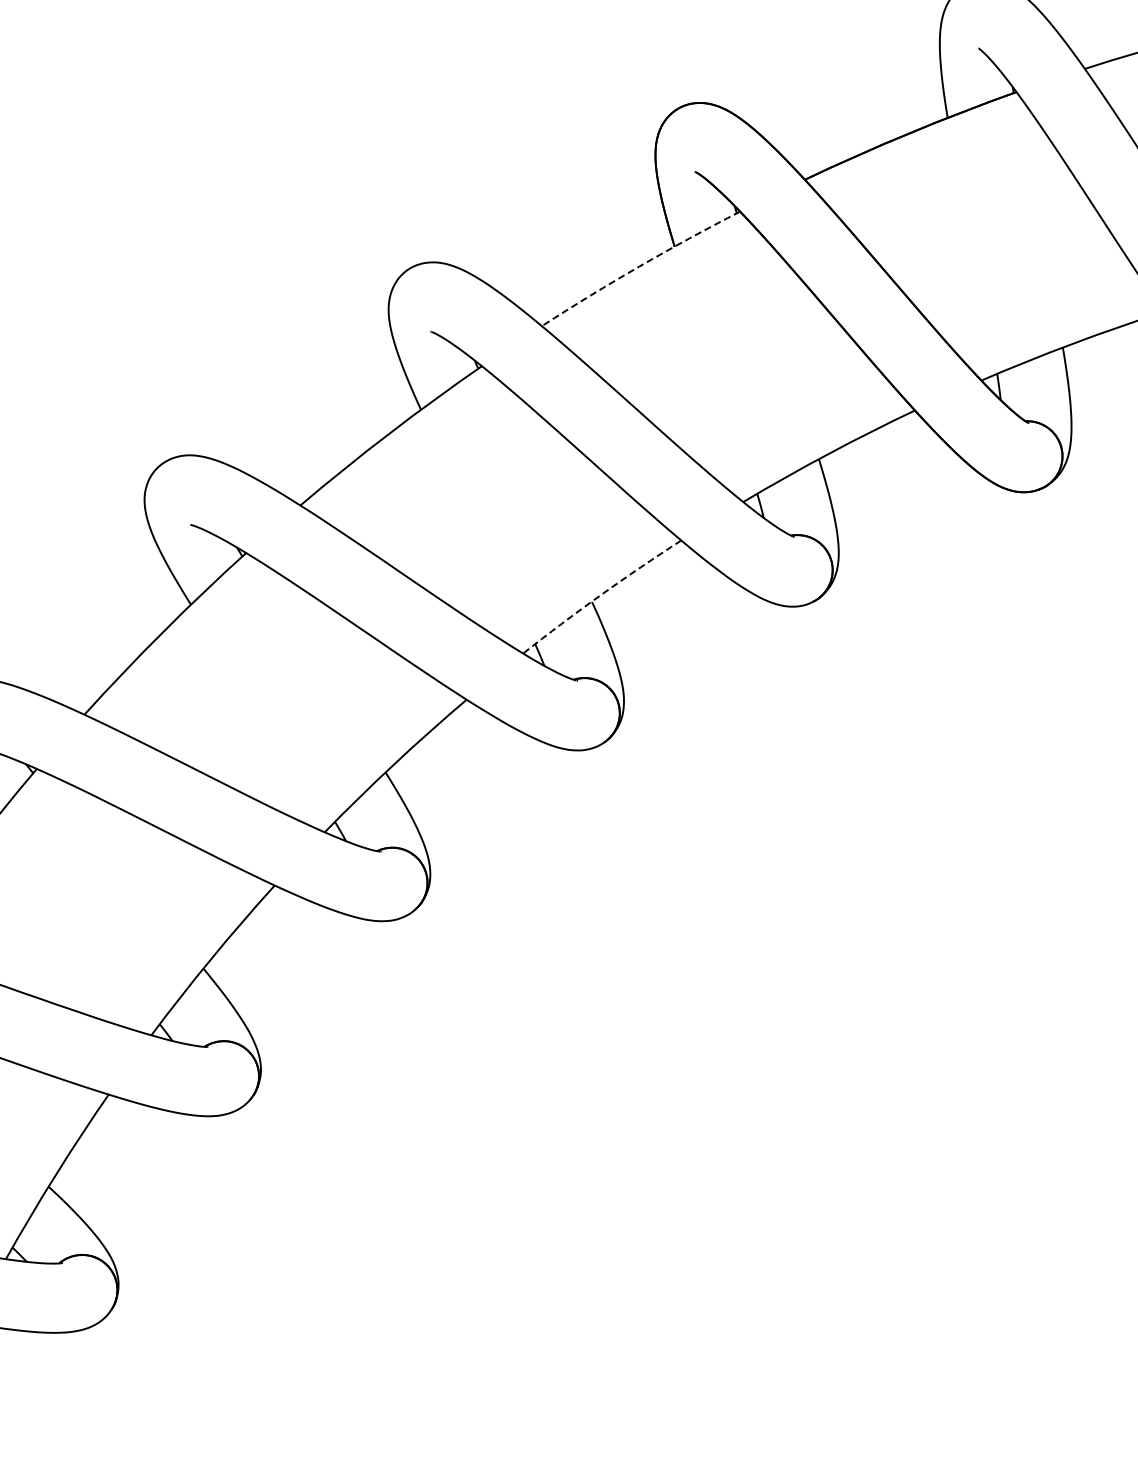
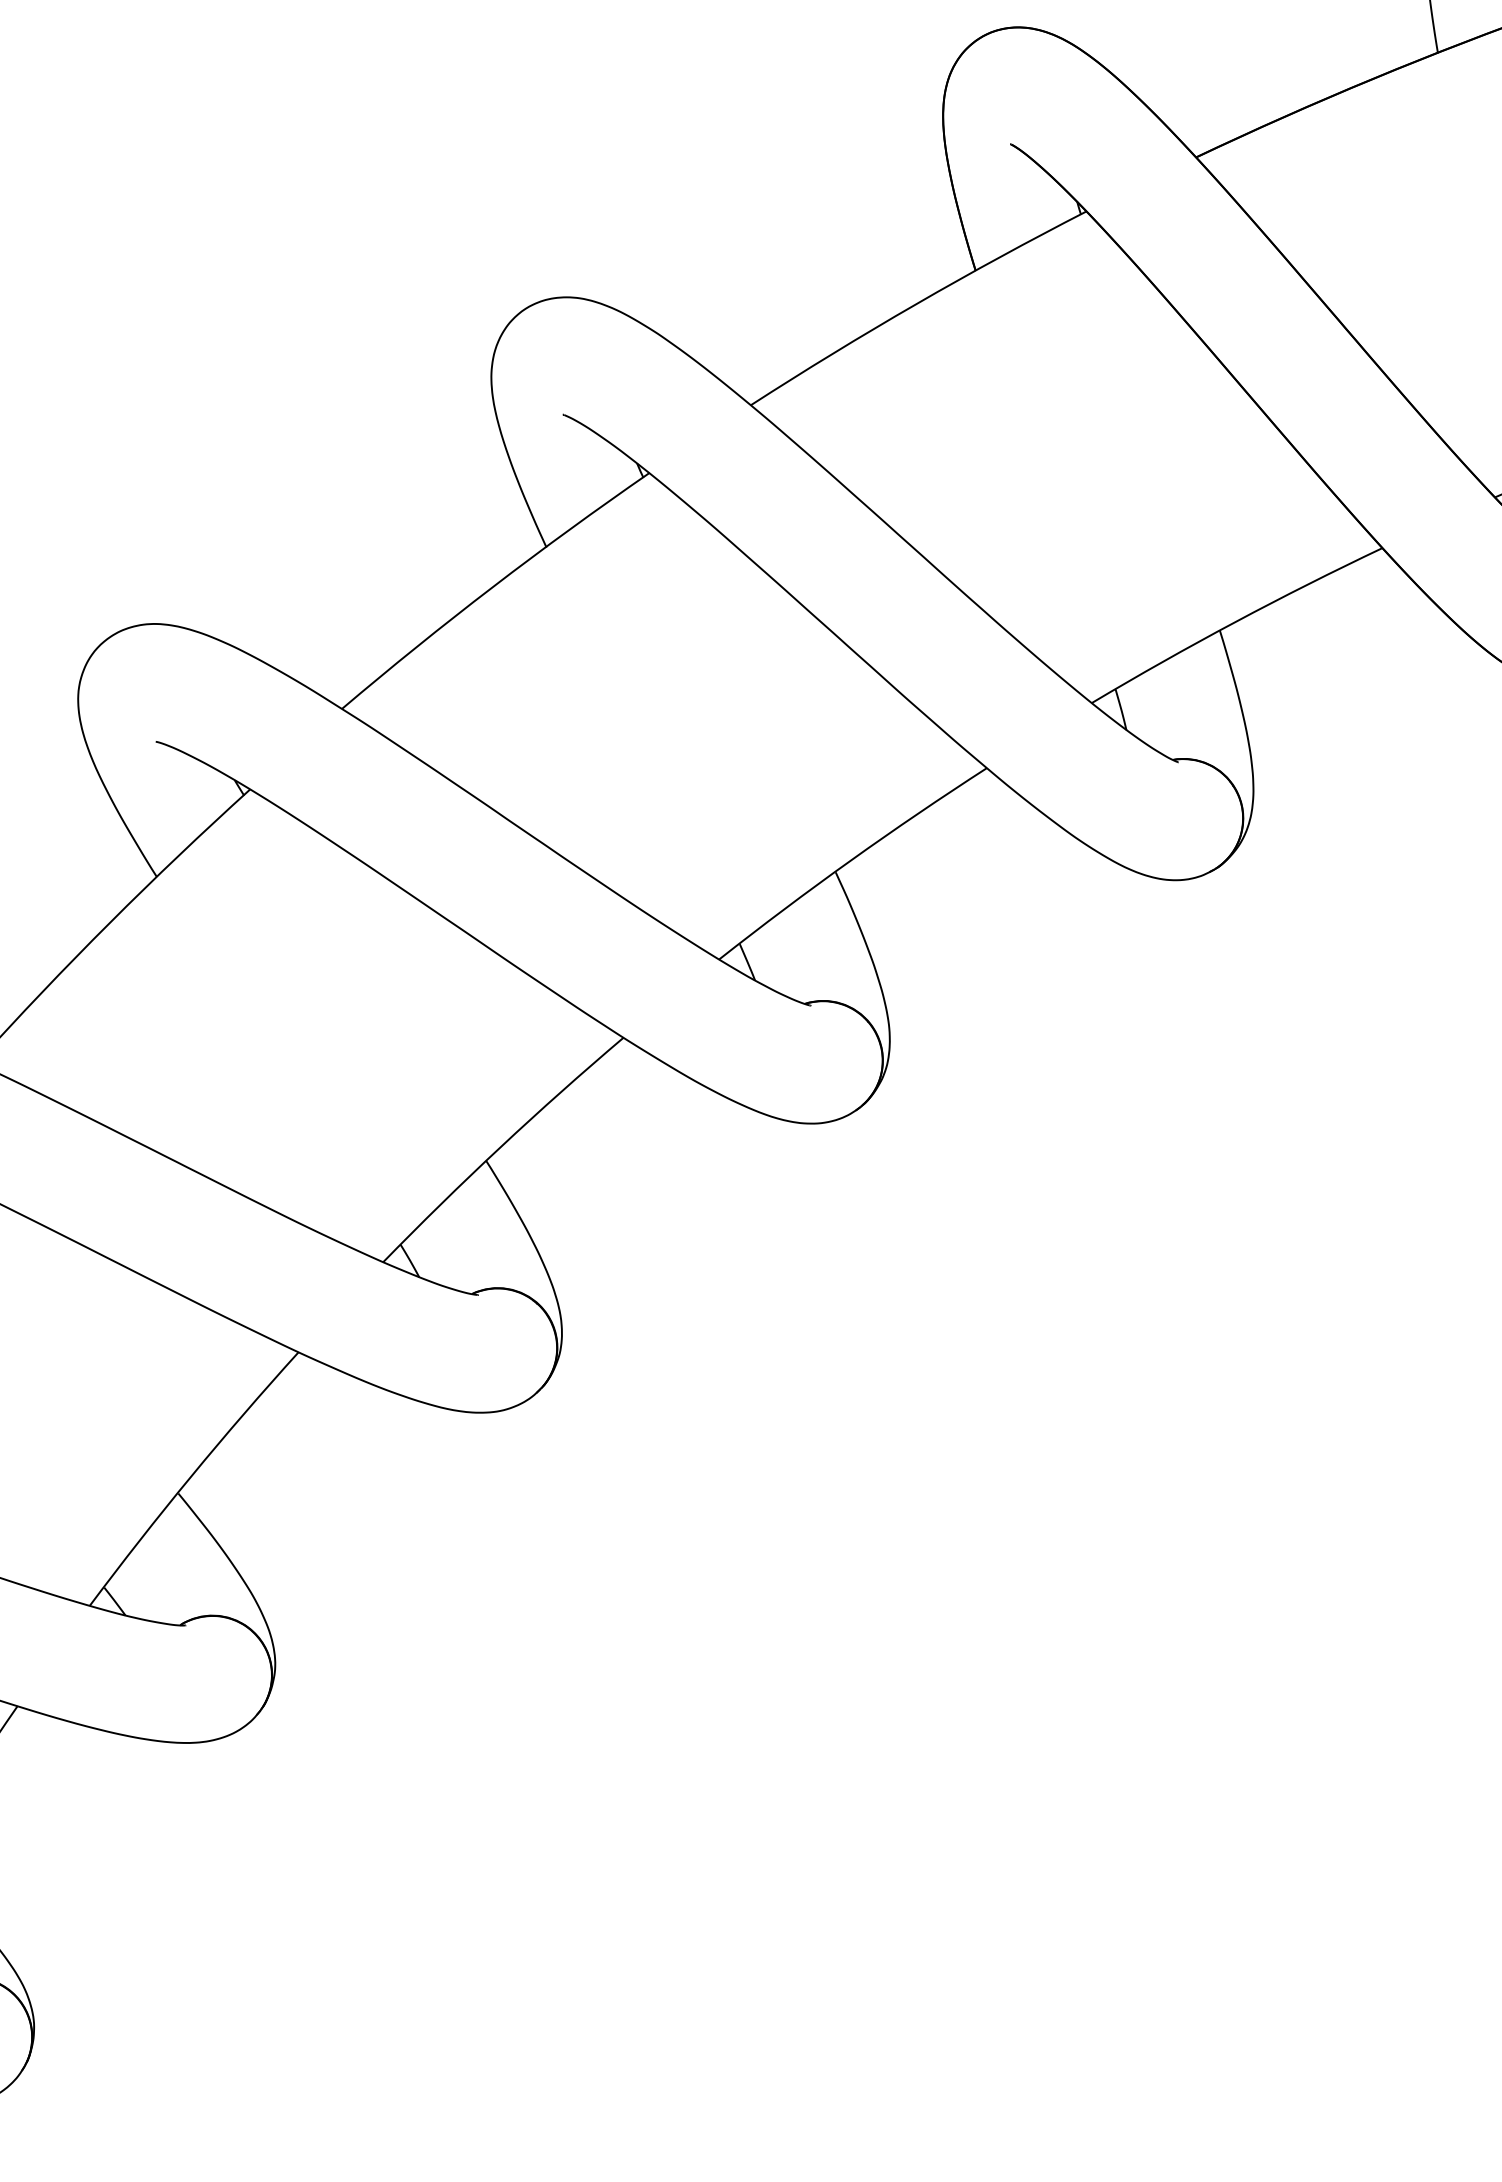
arc: (639, 266) -> (916, 304), dashed -> solid
arc: (601, 595) -> (851, 861), dashed -> solid

